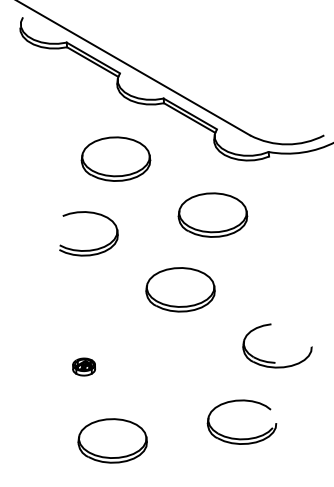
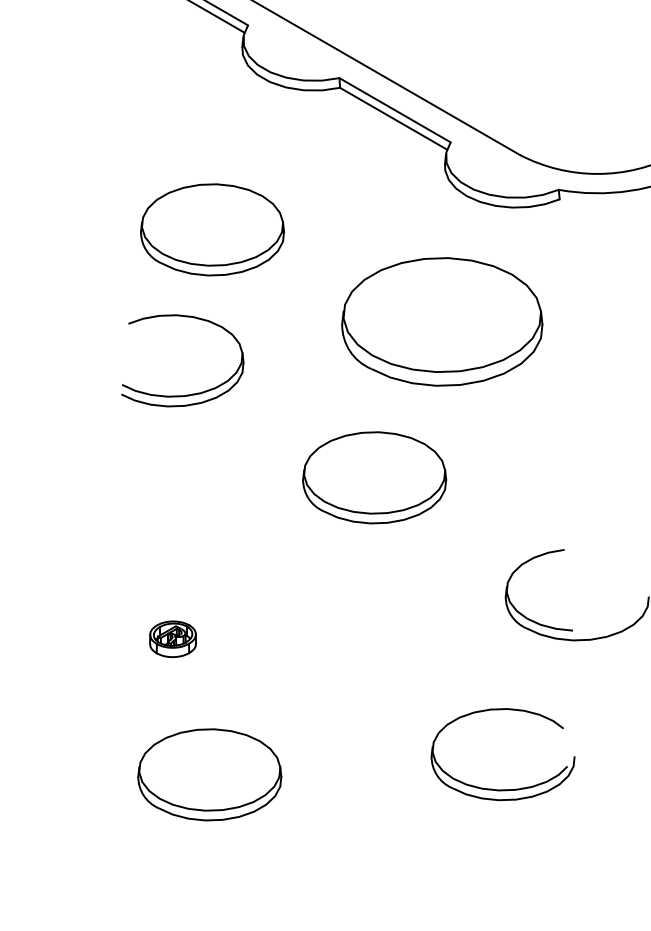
part: (115, 158) -> (211, 228), moved
part: (212, 214) -> (441, 320), size x1.4
part: (112, 440) -> (209, 773), moved

